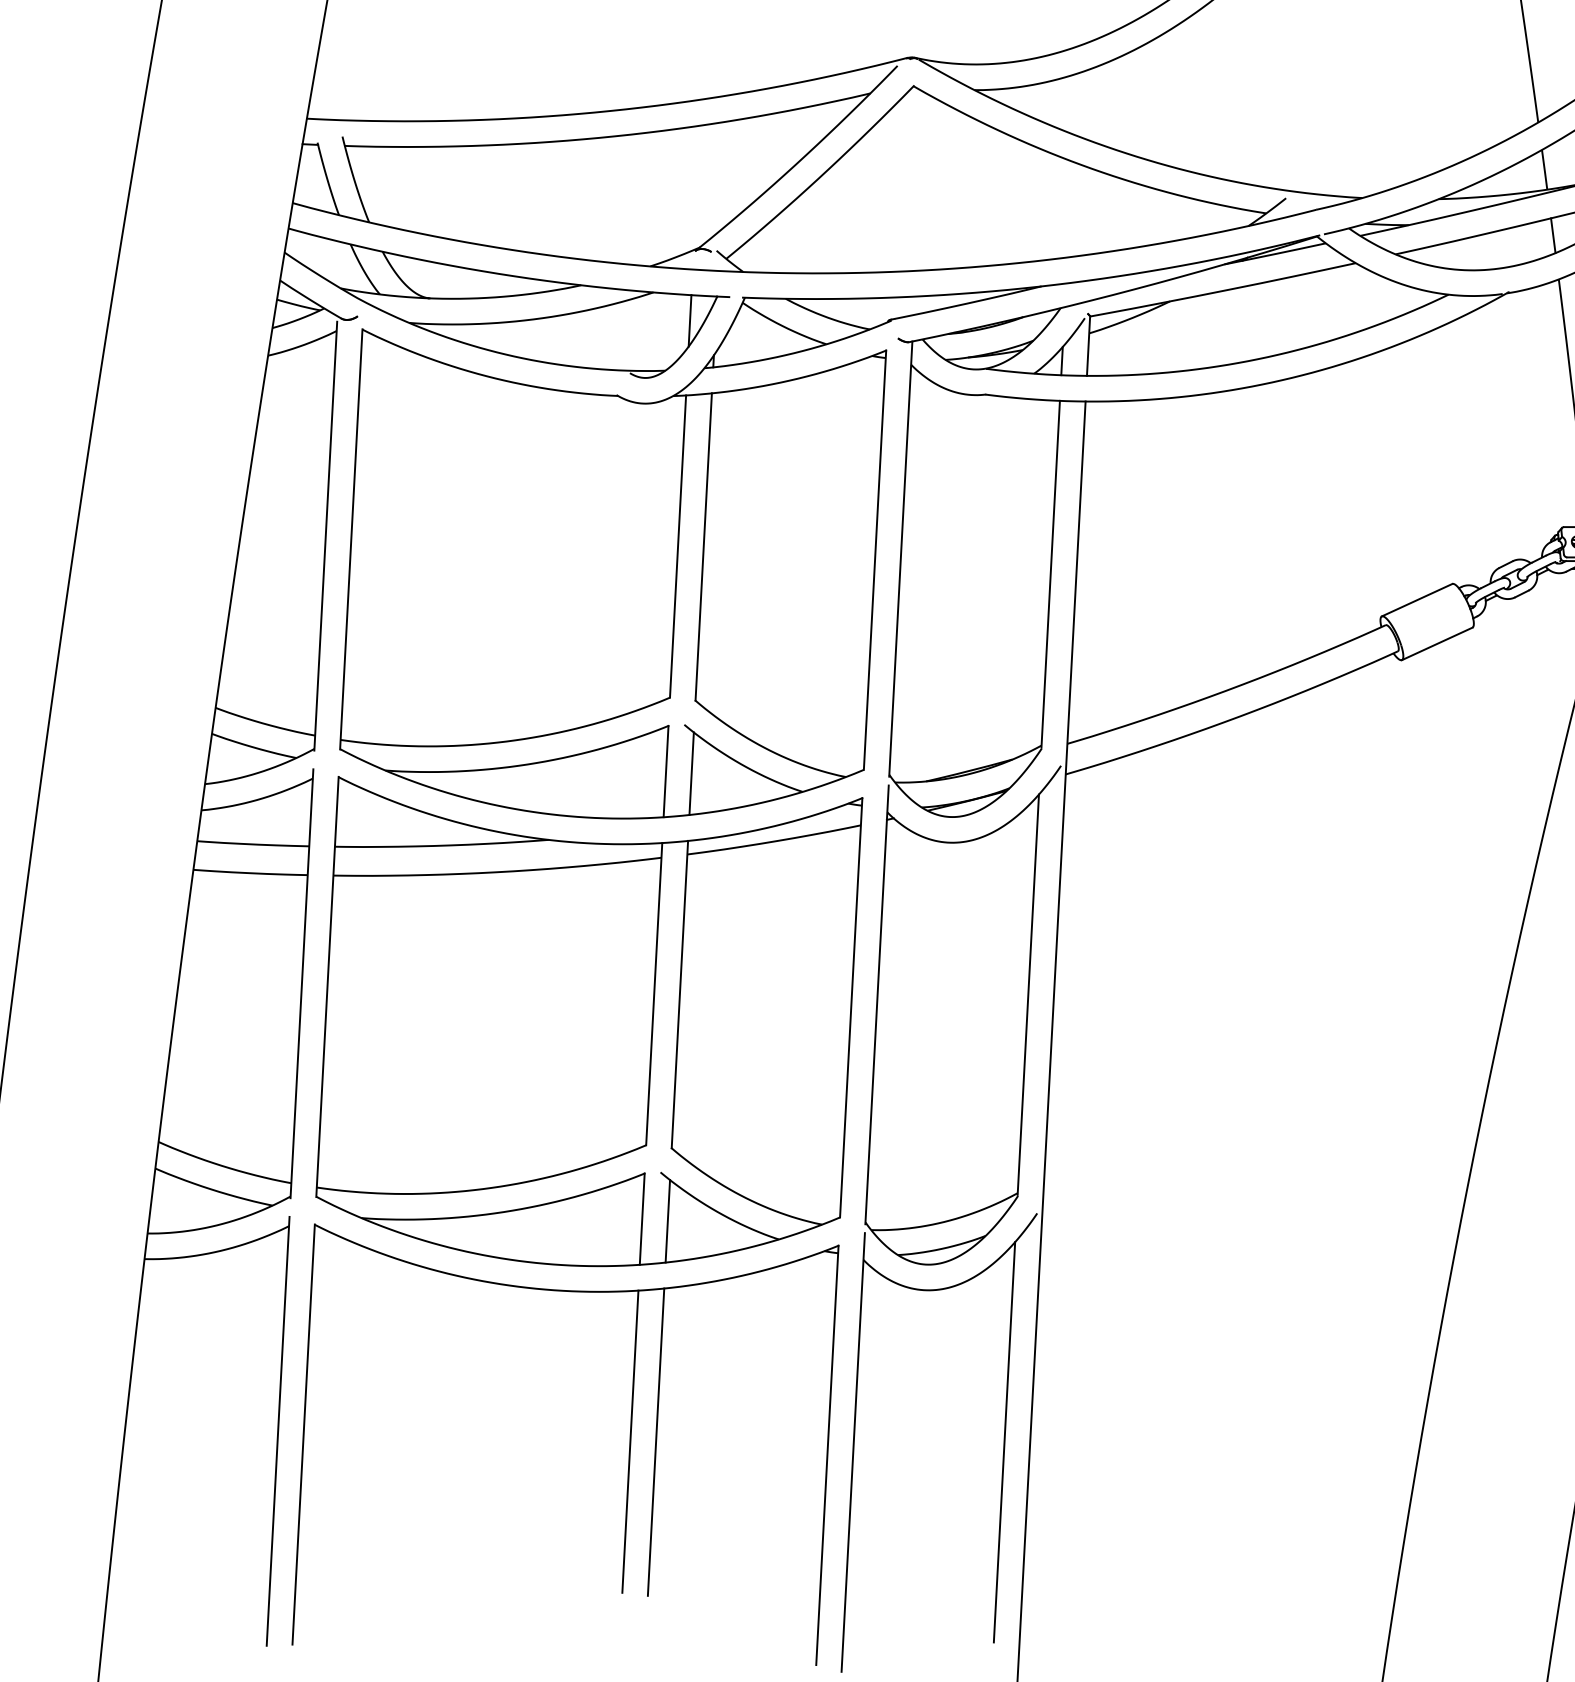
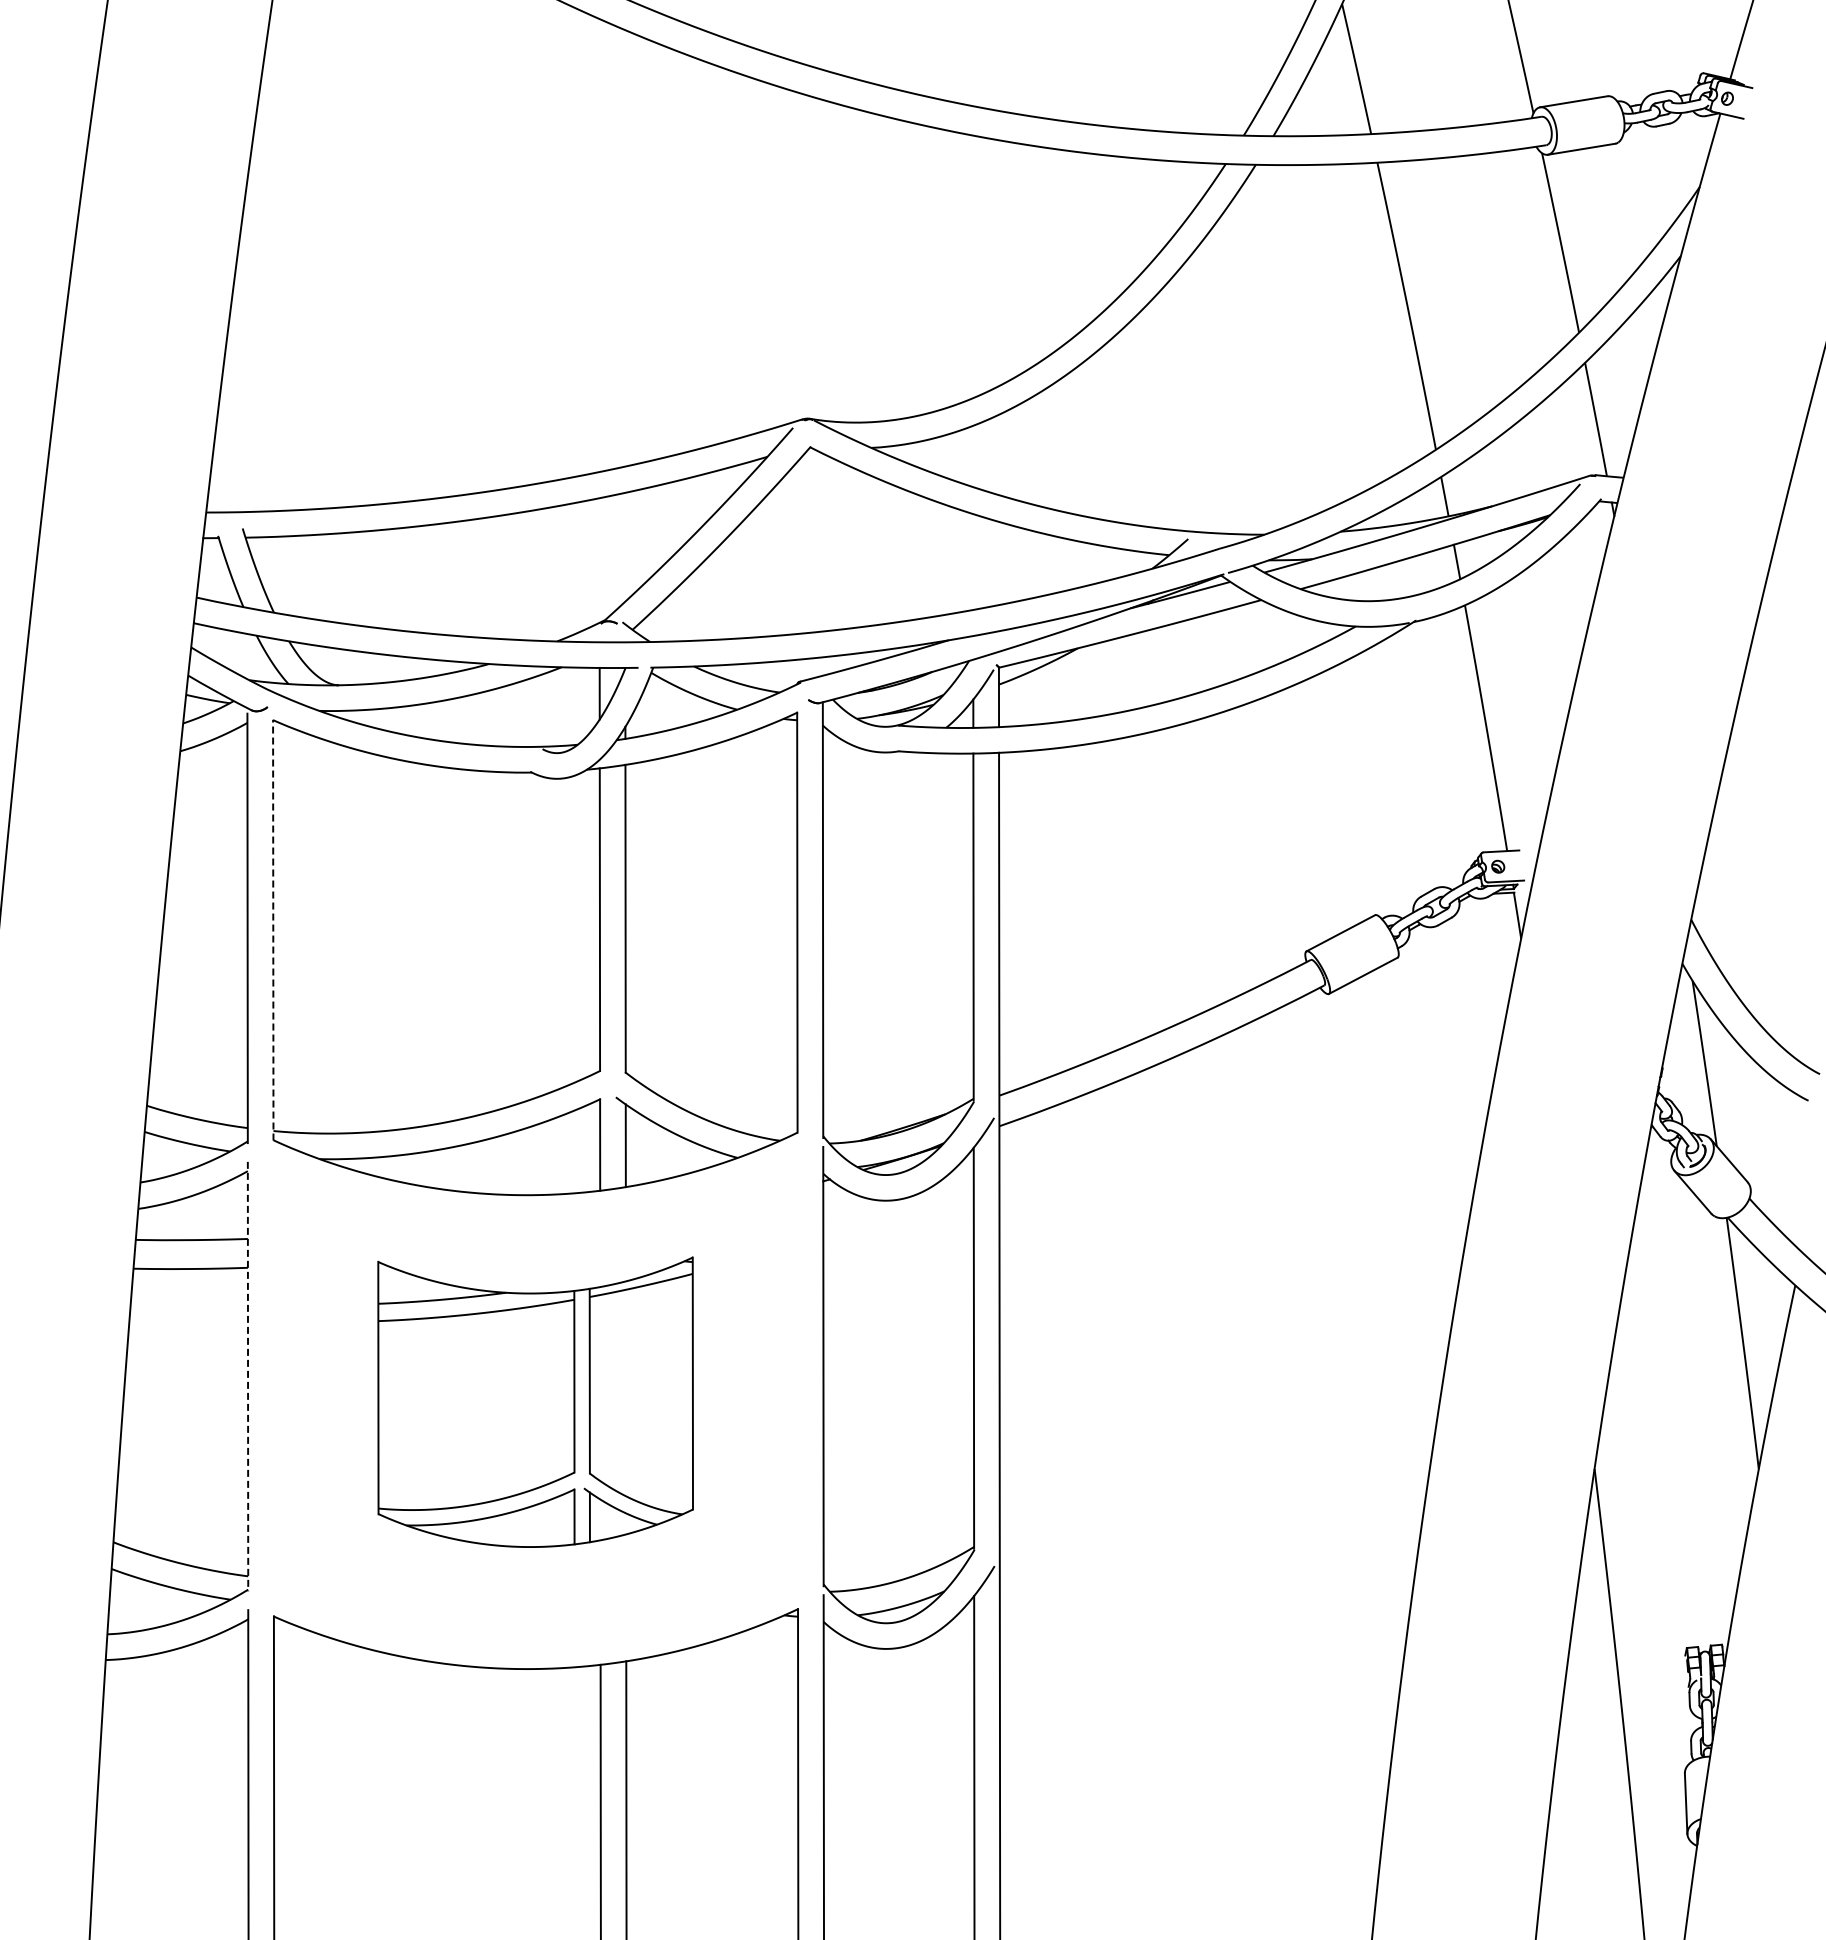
line: (351, 538) -> (273, 929), solid -> dashed
line: (302, 983) -> (248, 1376), solid -> dashed
part: (587, 1025) -> (535, 1402), size x0.6

